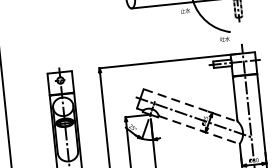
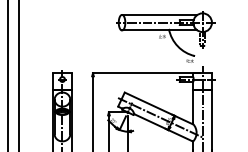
line: (191, 105) -> (159, 108), dashed -> solid
line: (199, 129) -> (163, 127), dashed -> solid

